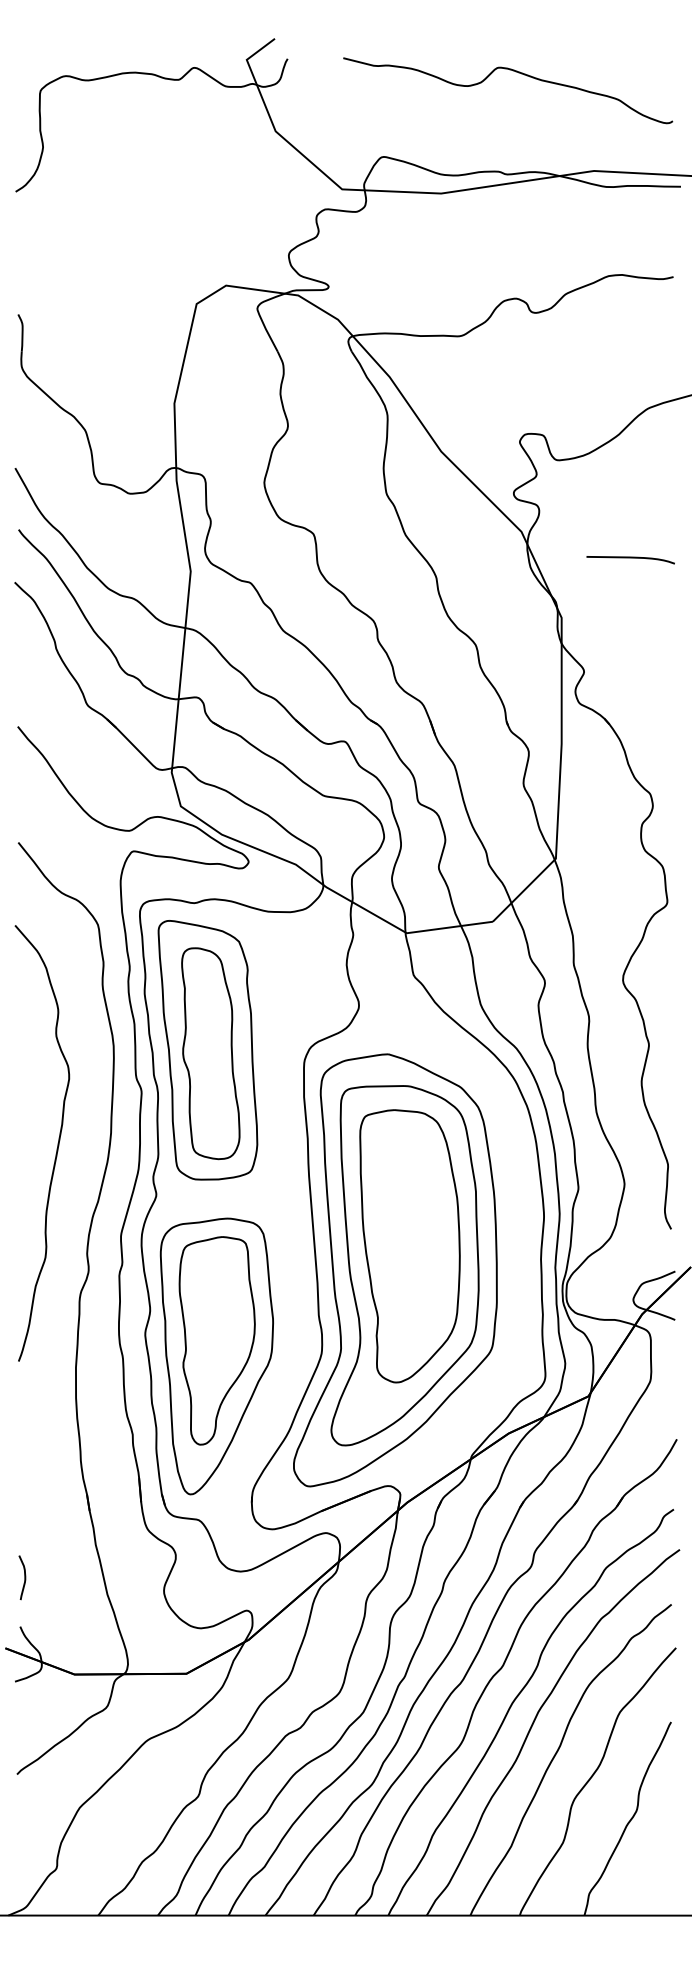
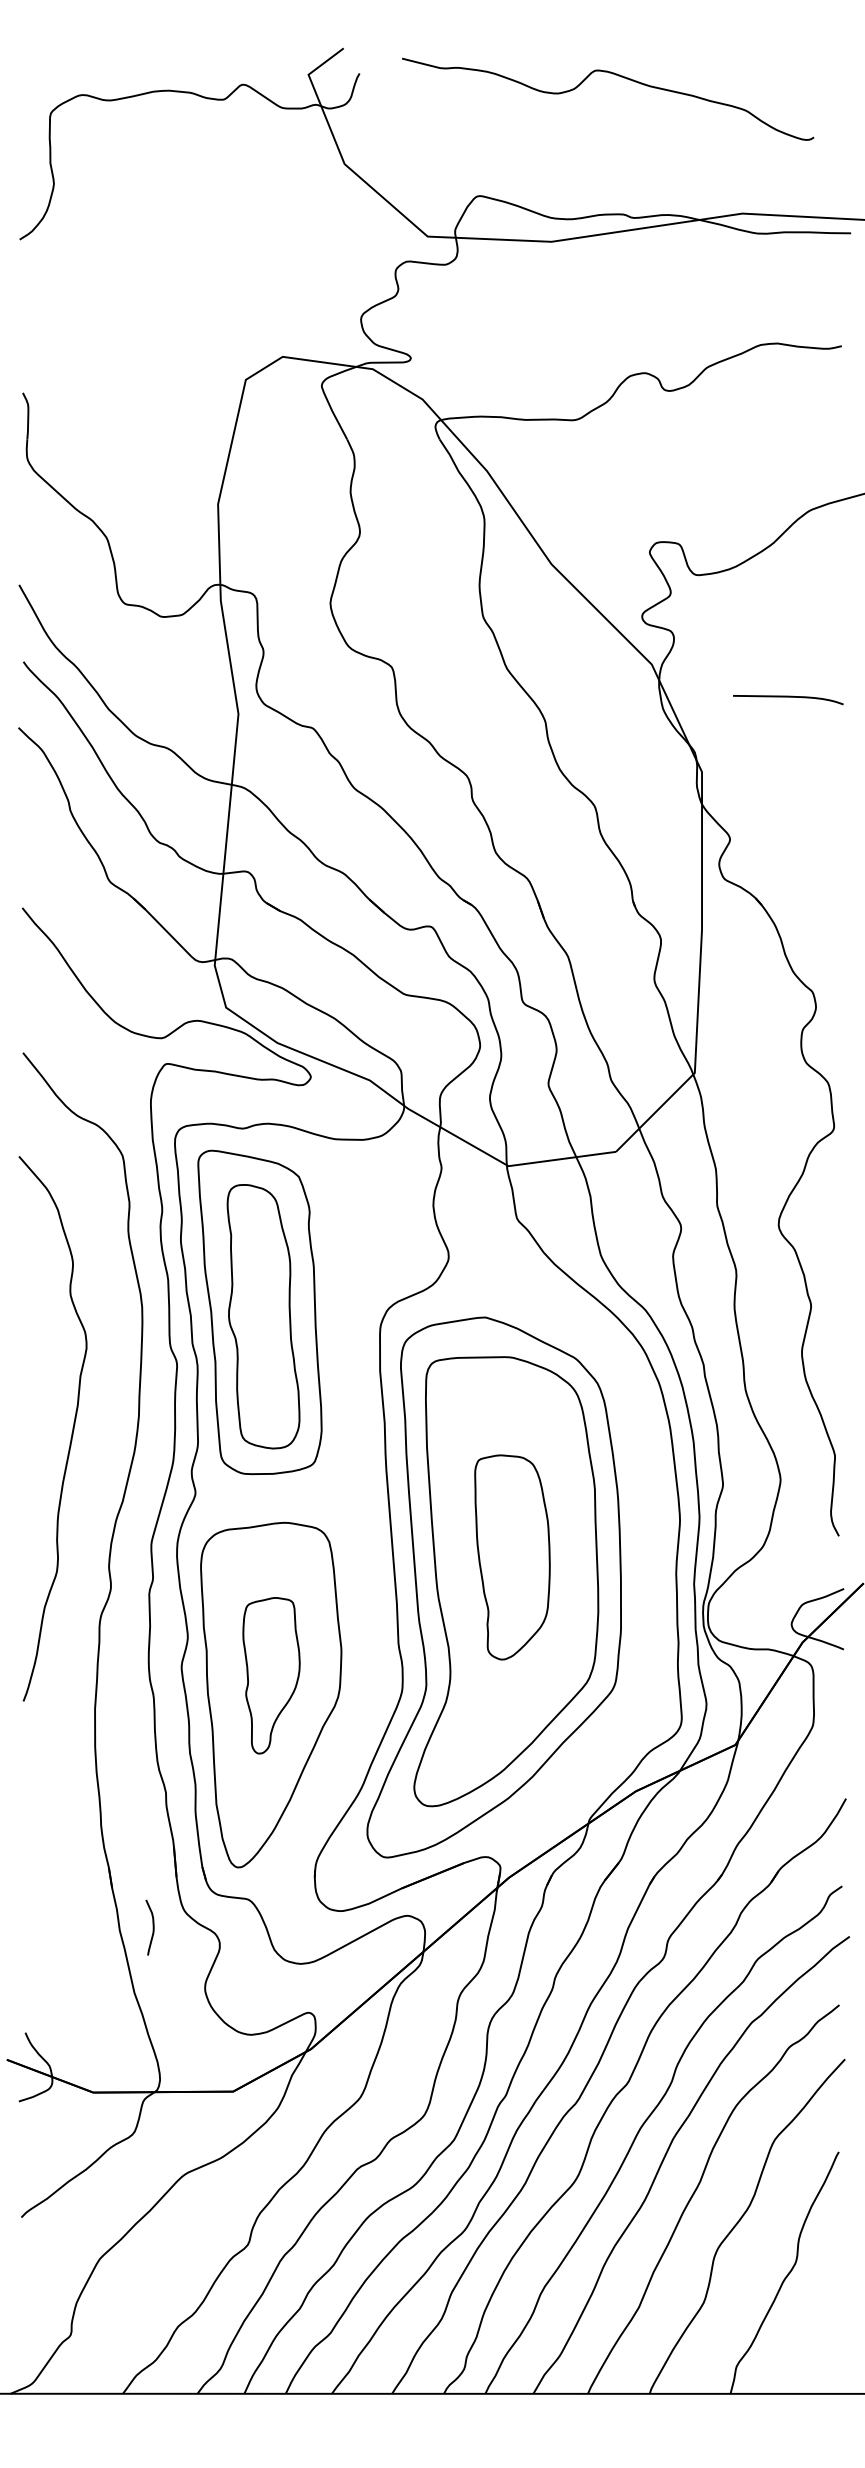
curve: (514, 71) -> (615, 75), moved
part: (410, 1246) -> (512, 1557), size x0.6
part: (217, 1340) -> (271, 1675), size x0.6
curve: (24, 1577) -> (152, 1927), moved

